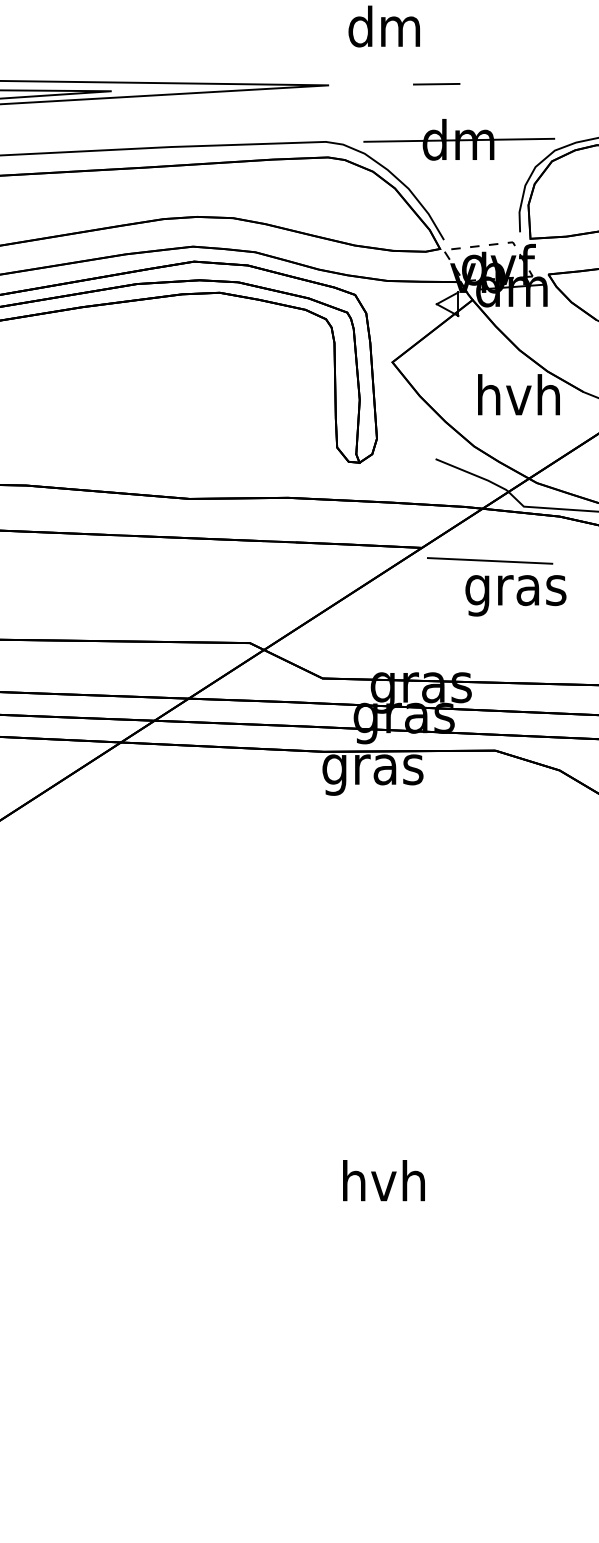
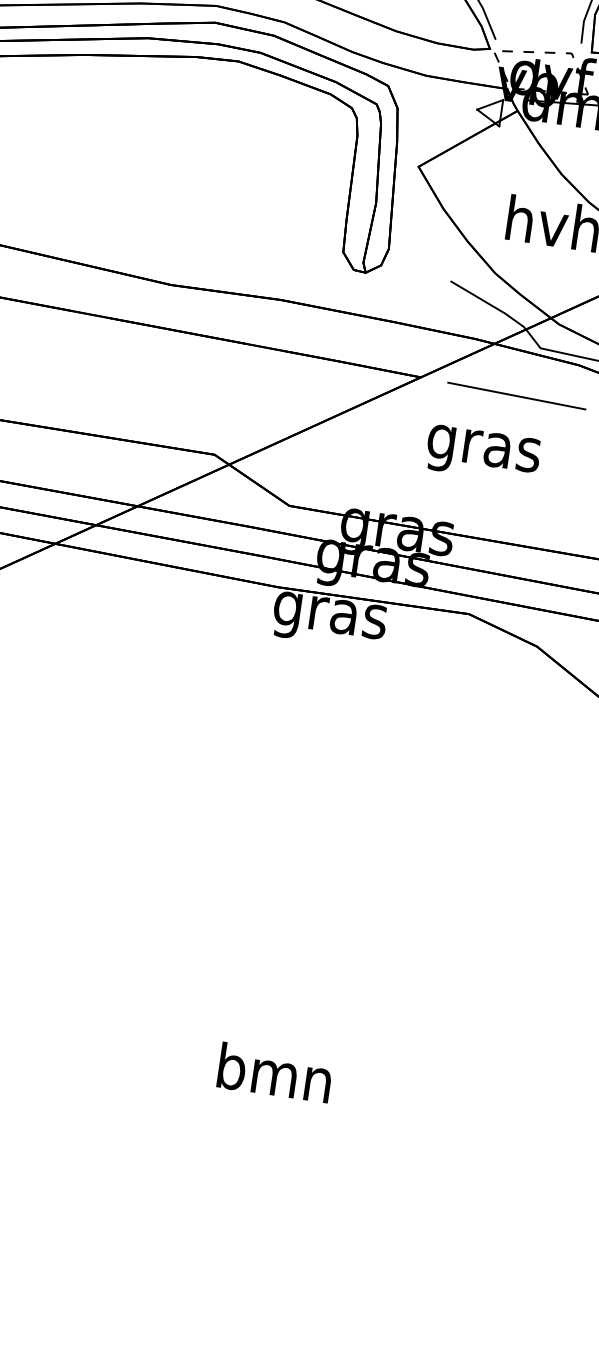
line: (490, 560) -> (517, 395), moved
text: (515, 595) -> (482, 453), moved
text: (383, 1180) -> (274, 1072), hvh -> bmn

